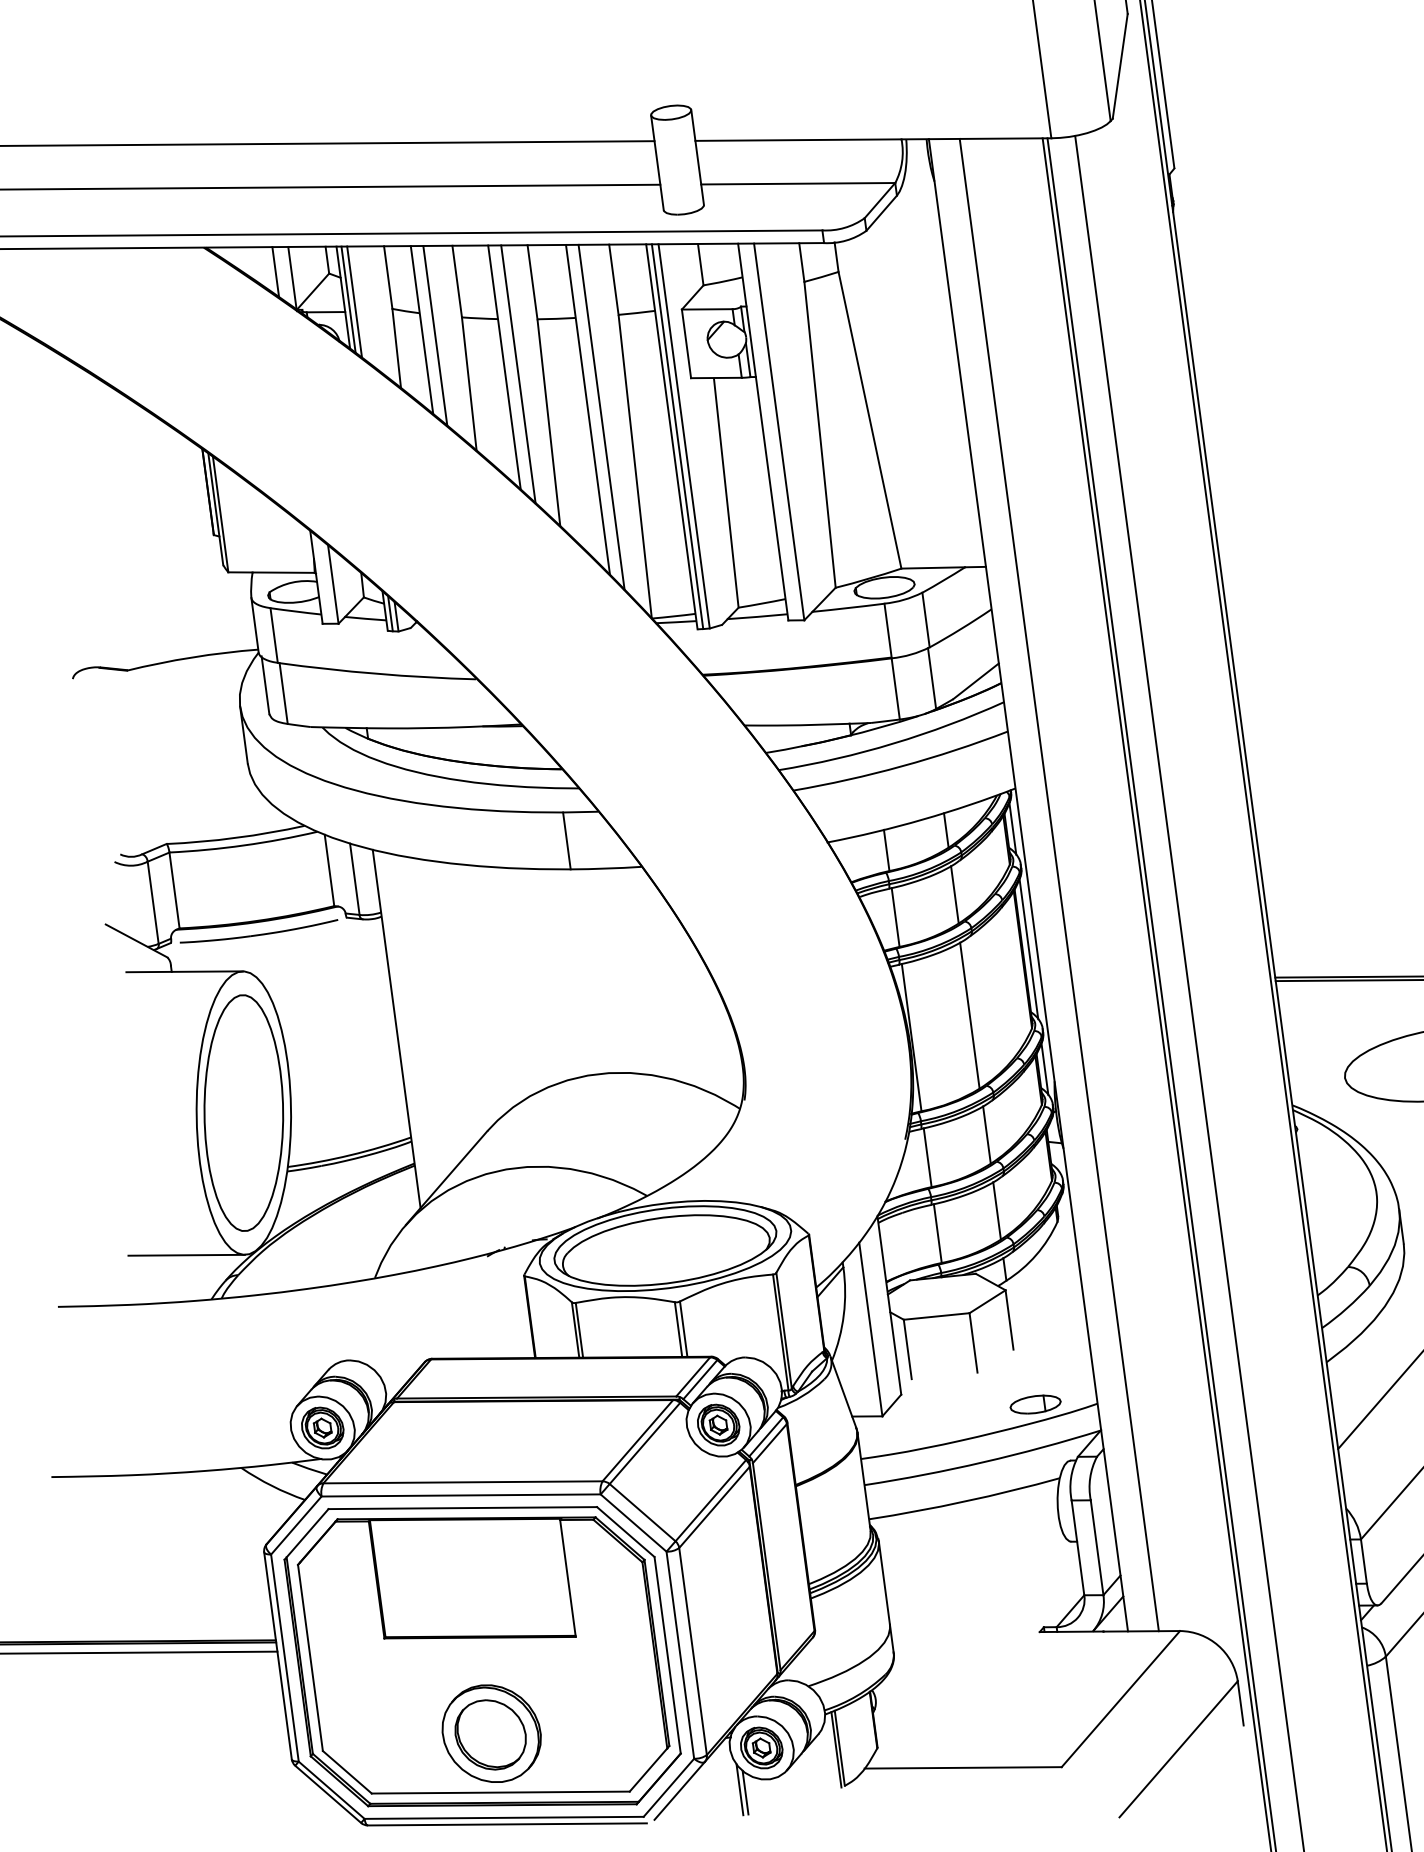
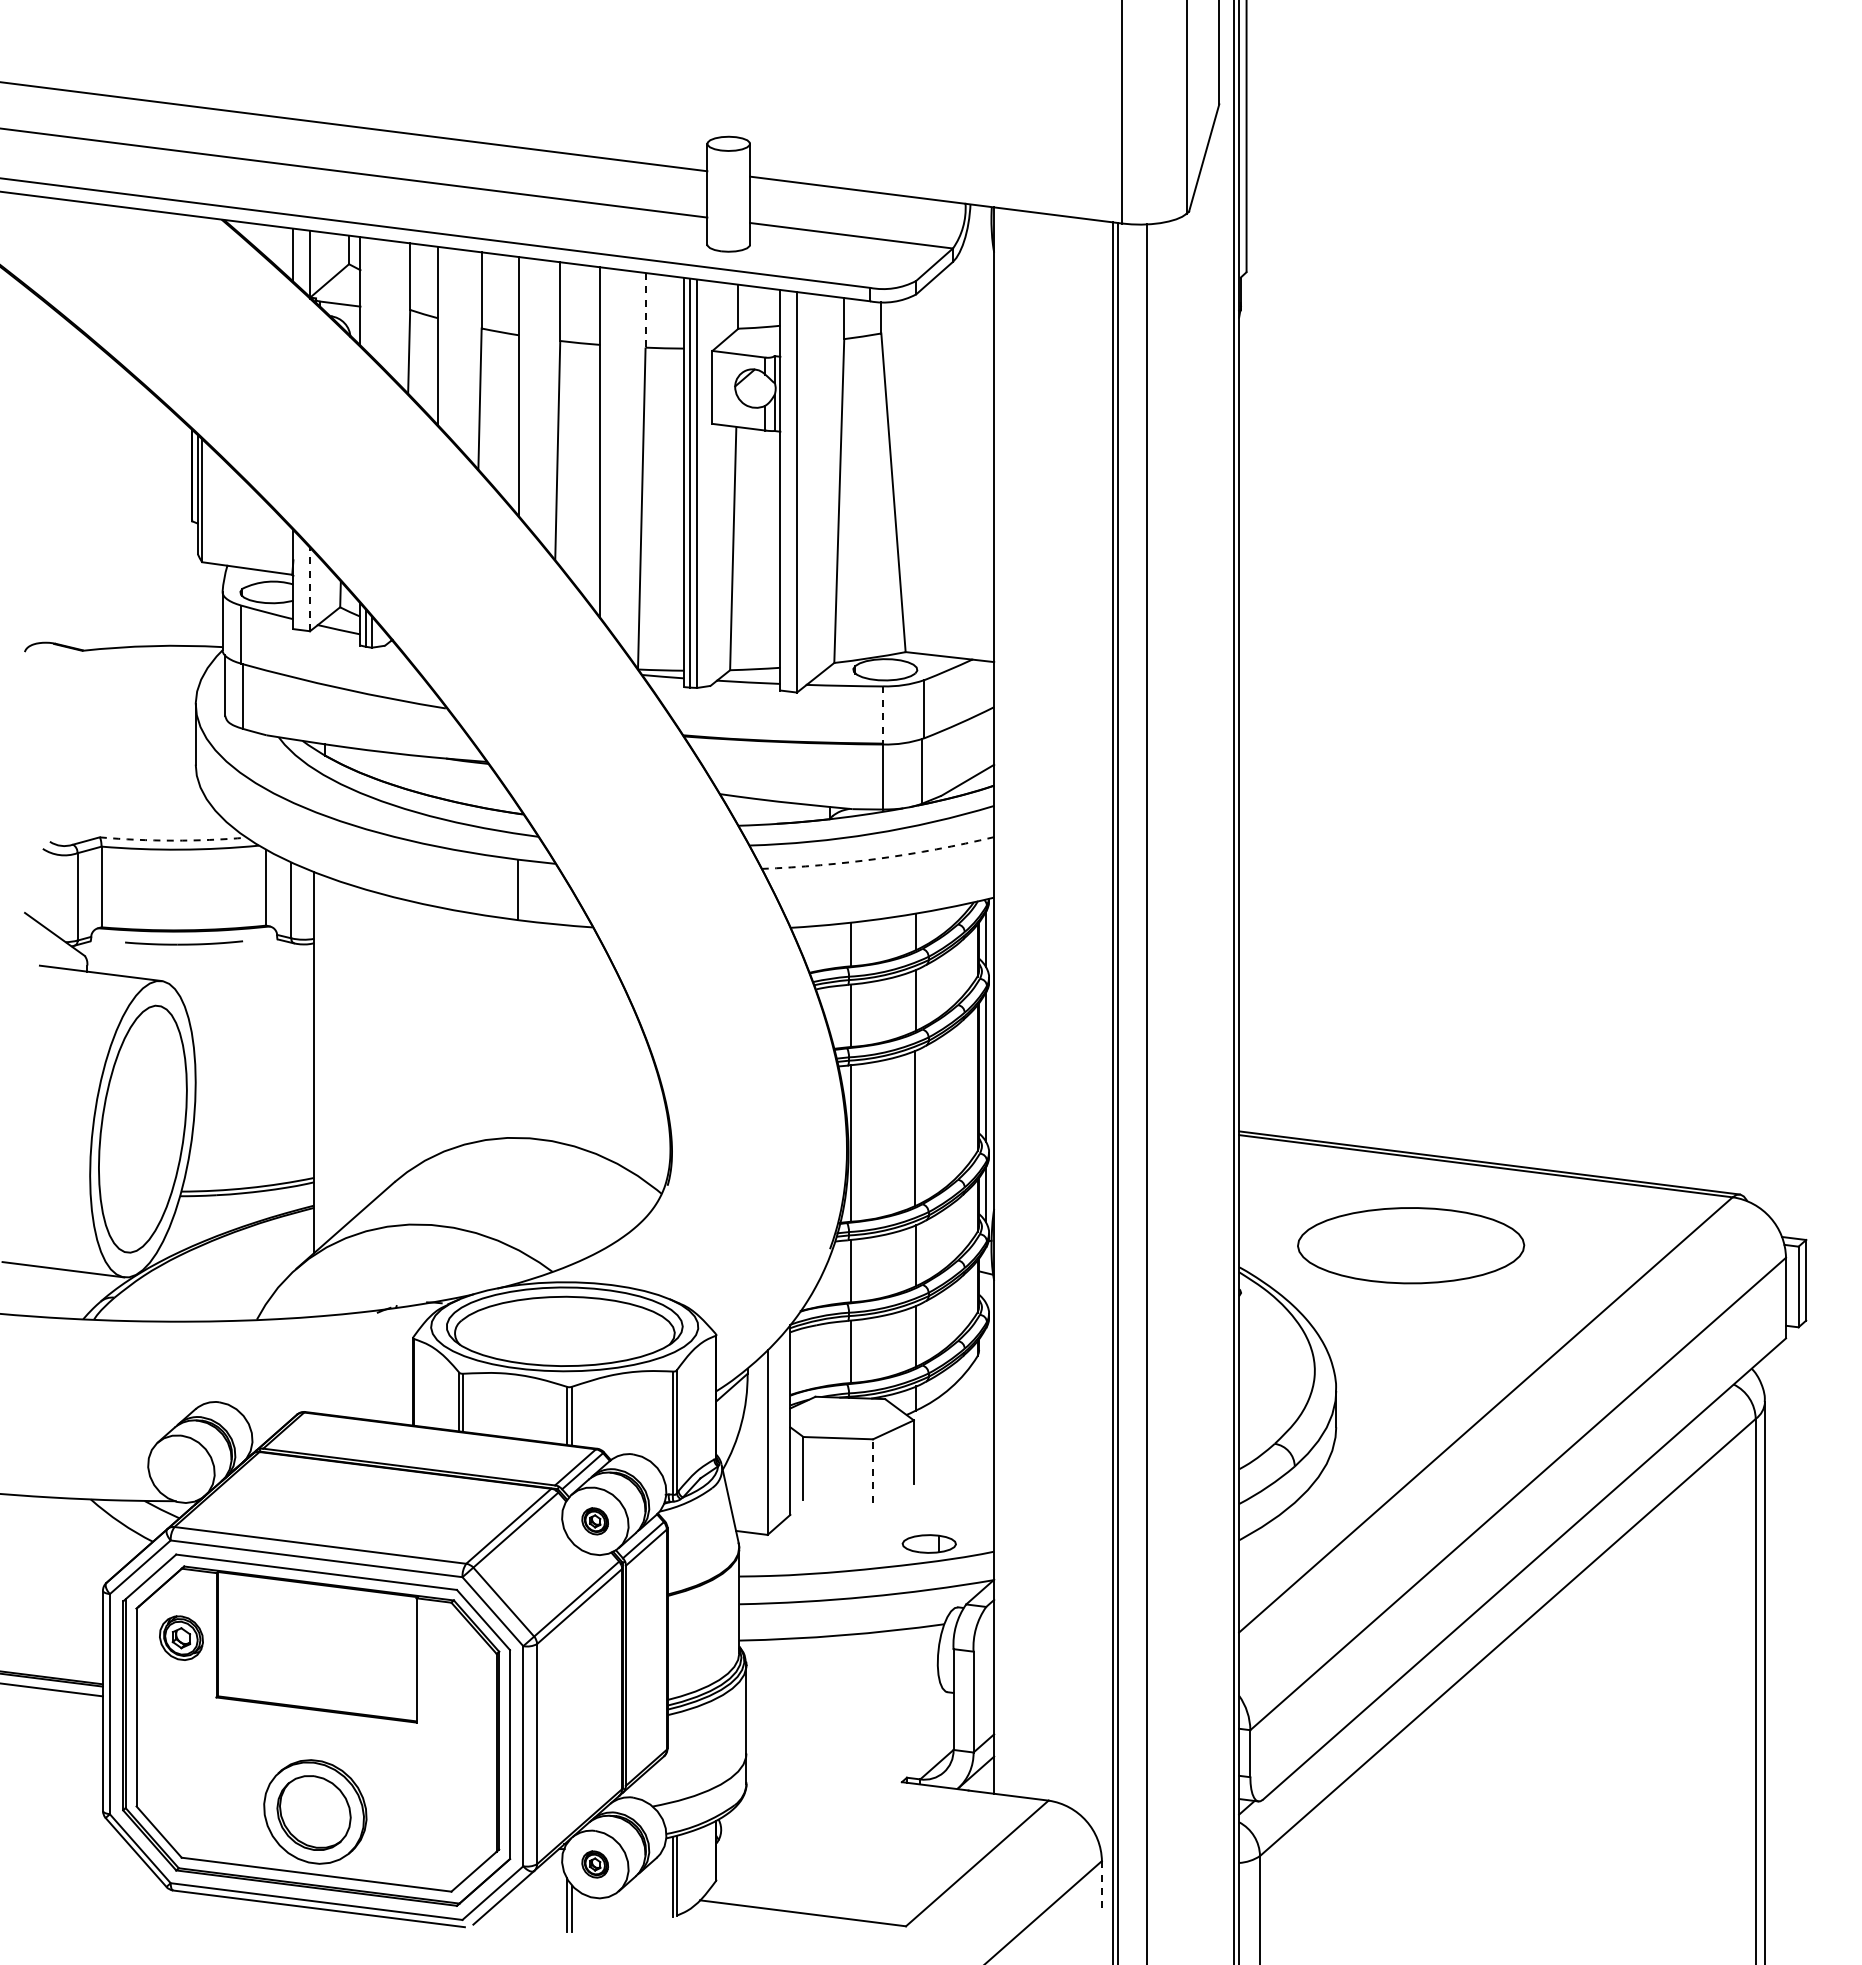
line: (613, 279) -> (645, 310), solid -> dashed
line: (348, 299) -> (365, 293), removed
line: (354, 302) -> (371, 297), removed
line: (435, 335) -> (451, 343), removed
line: (518, 374) -> (532, 395), removed
line: (601, 416) -> (613, 451), removed
line: (333, 584) -> (310, 589), solid -> dashed
line: (888, 631) -> (883, 715), solid -> dashed
arc: (901, 766) -> (878, 858), solid -> dashed
arc: (236, 837) -> (173, 840), solid -> dashed
line: (1059, 884) -> (1026, 1004), removed
part: (258, 932) -> (183, 942), size x0.7
line: (973, 1342) -> (873, 1470), solid -> dashed
part: (717, 1425) -> (594, 1521), size x0.6
part: (322, 1427) -> (181, 1637), moved
line: (1240, 1703) -> (1101, 1884), solid -> dashed
part: (760, 1748) -> (594, 1864), size x0.6

